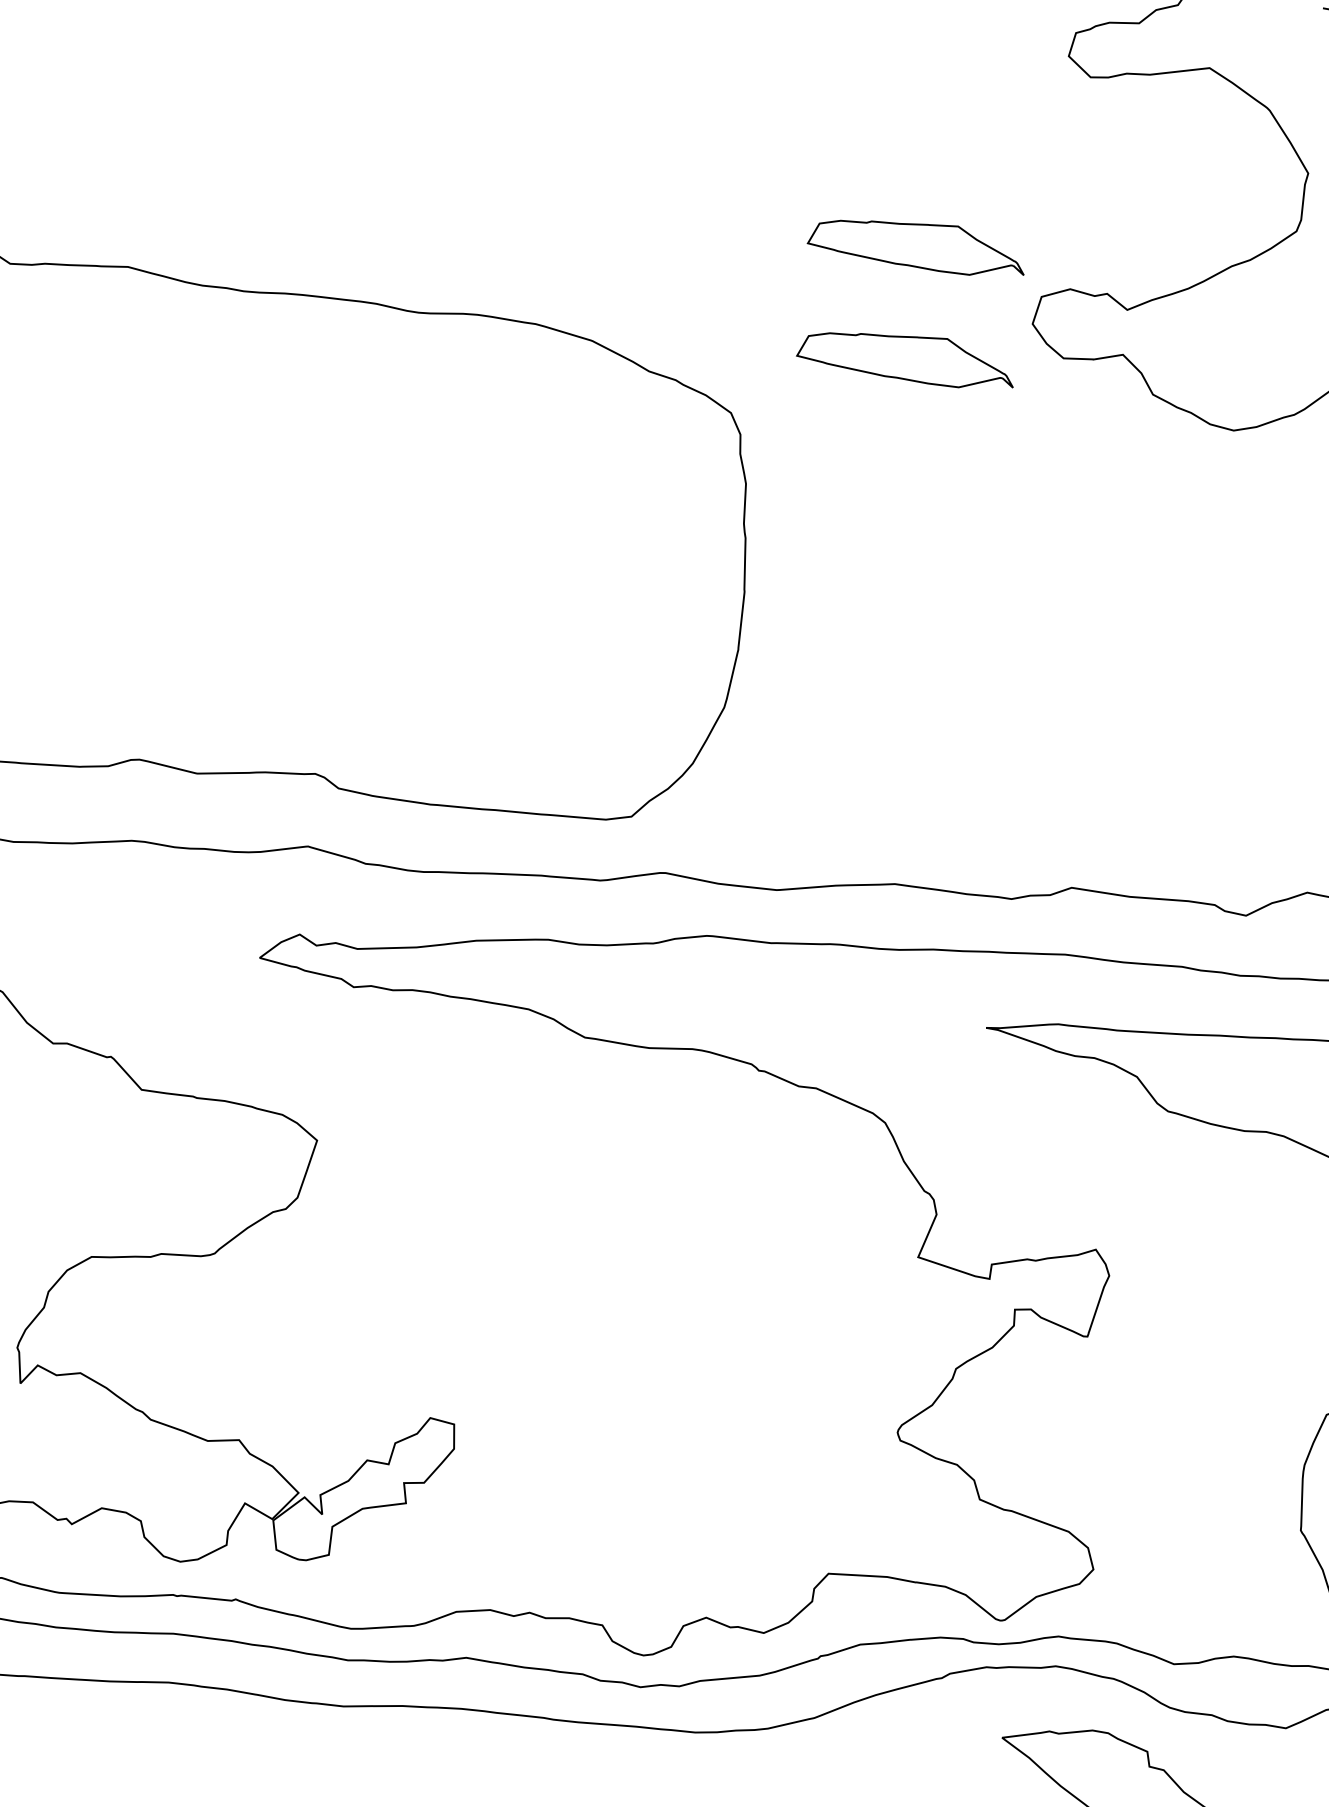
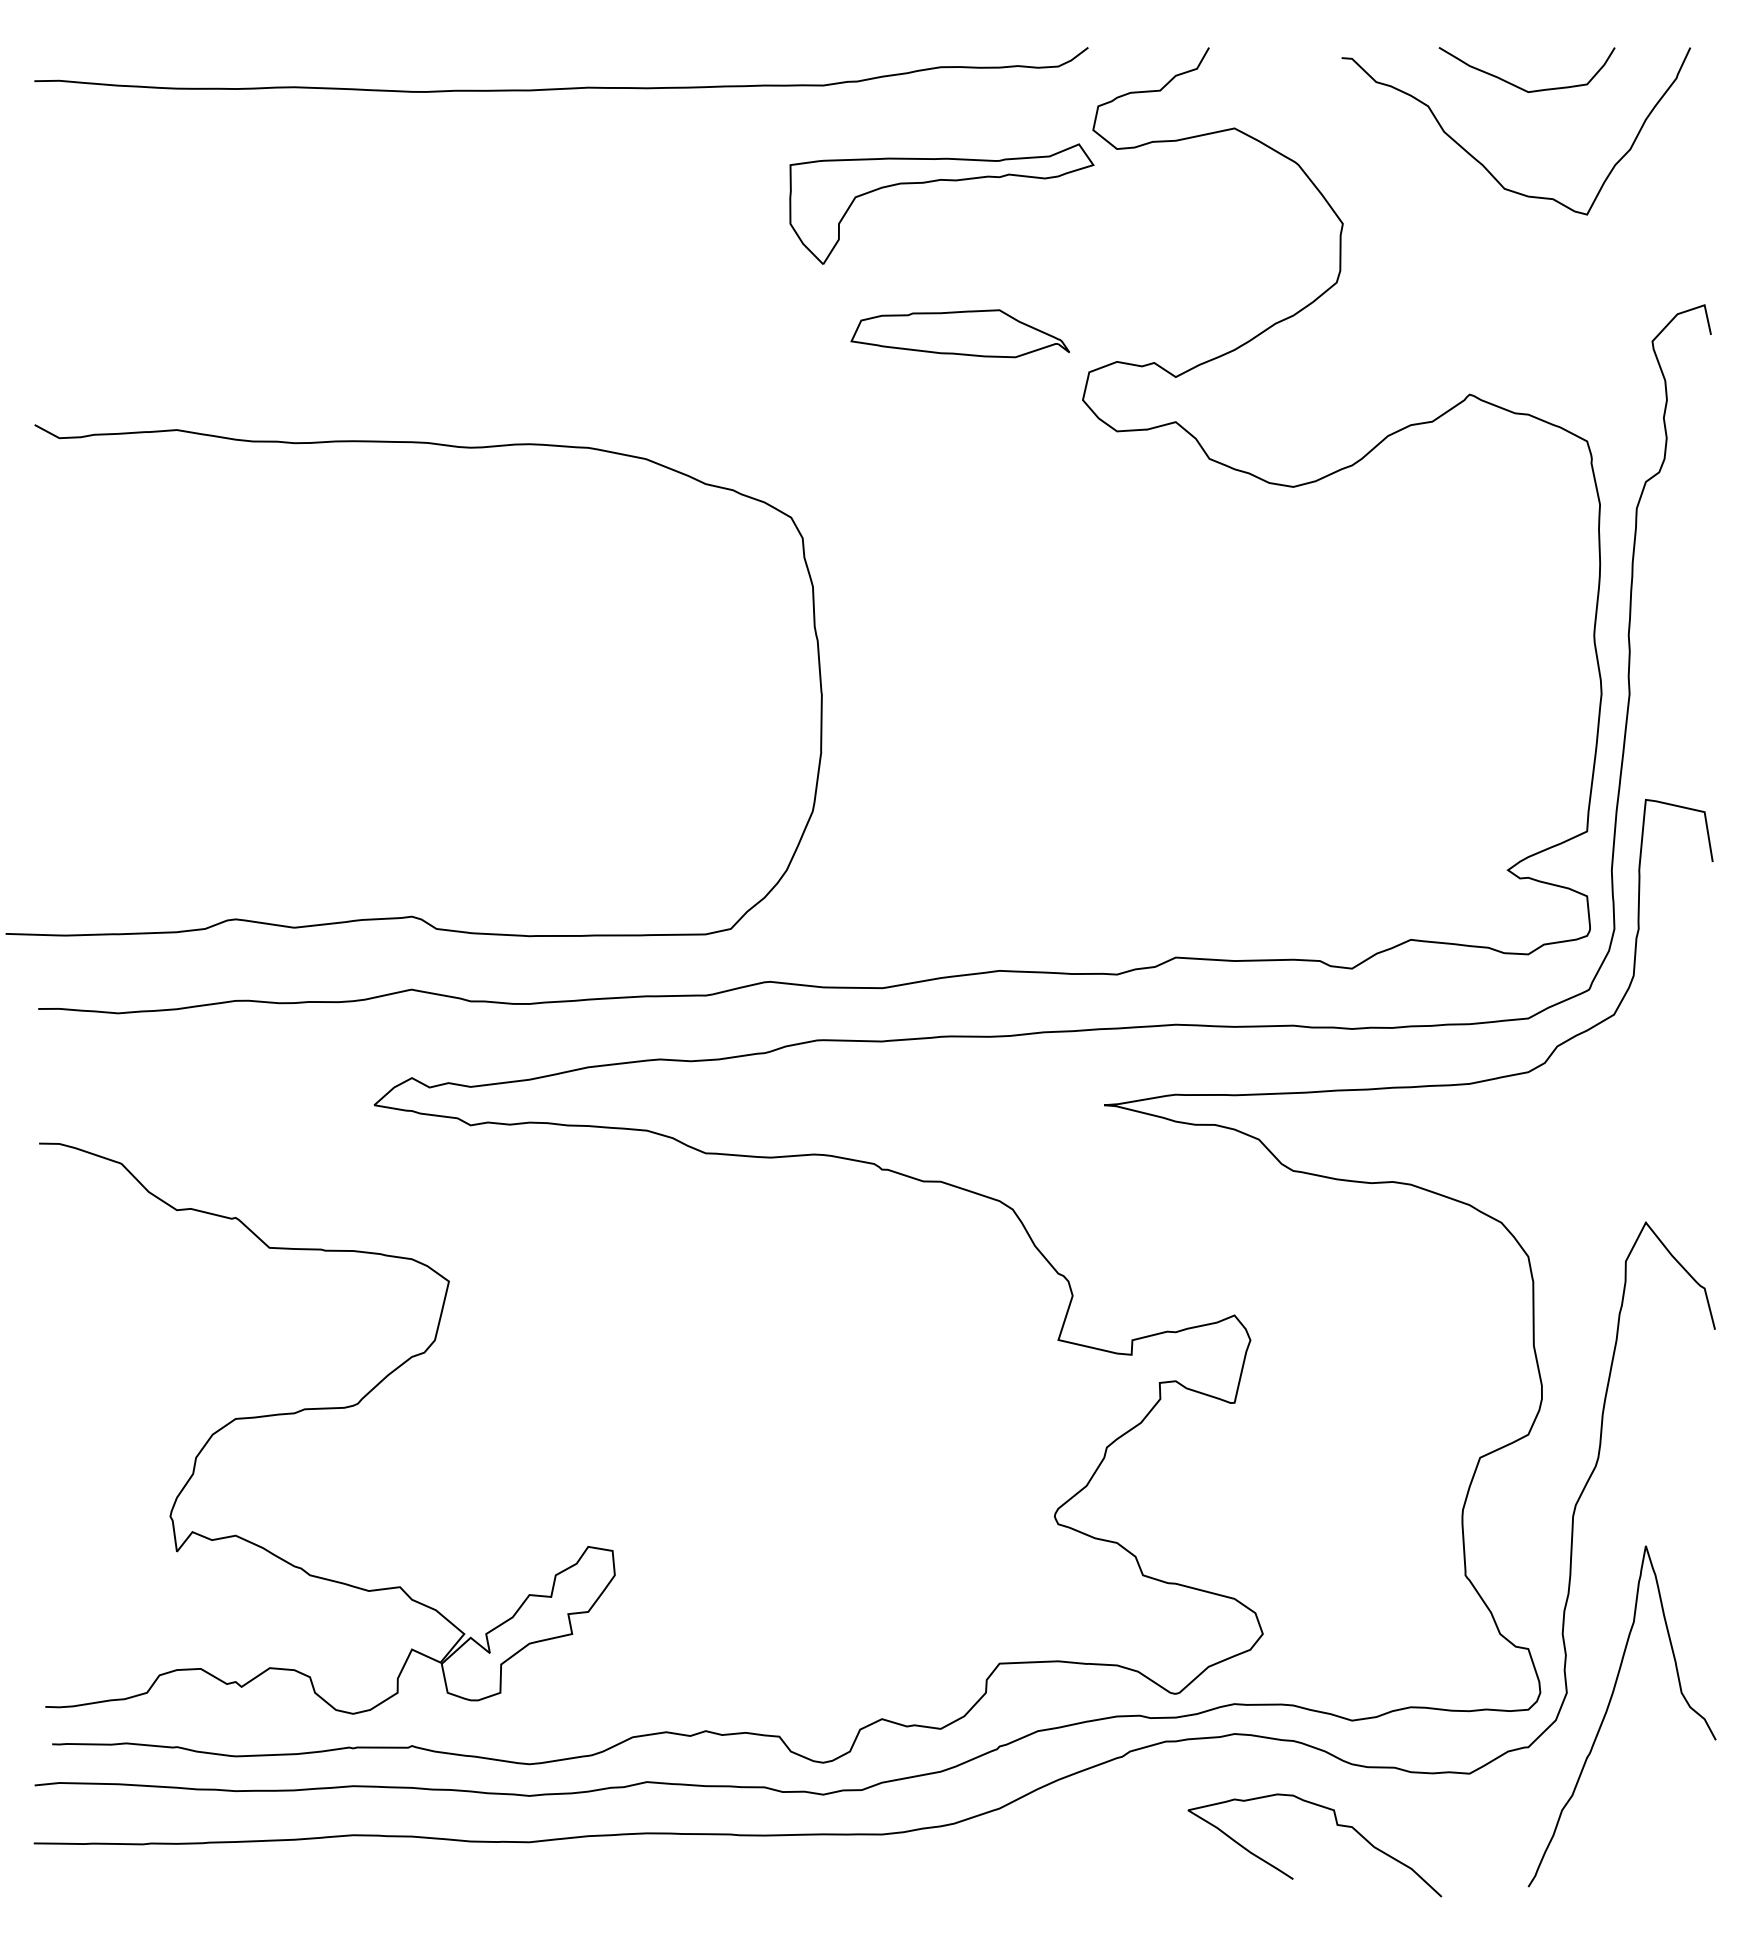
part: (909, 92) -> (938, 181), added
part: (905, 358) -> (959, 446), removed

